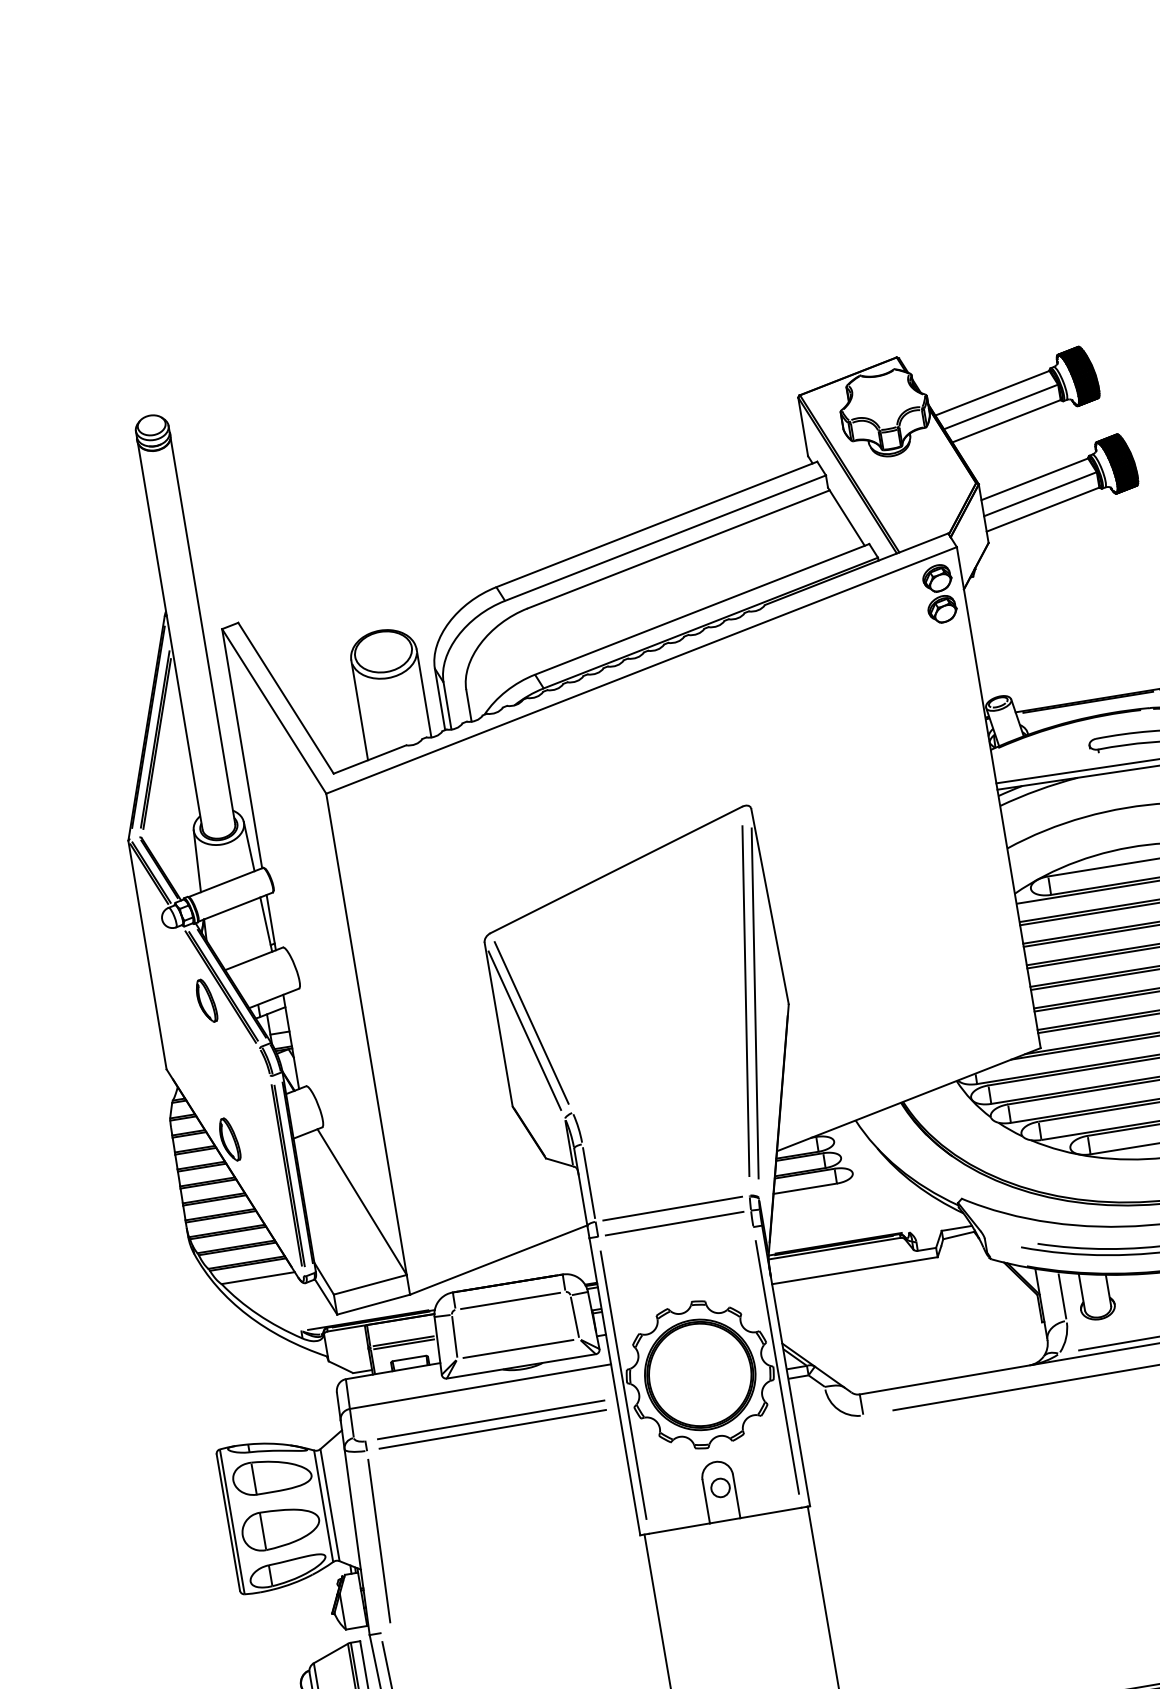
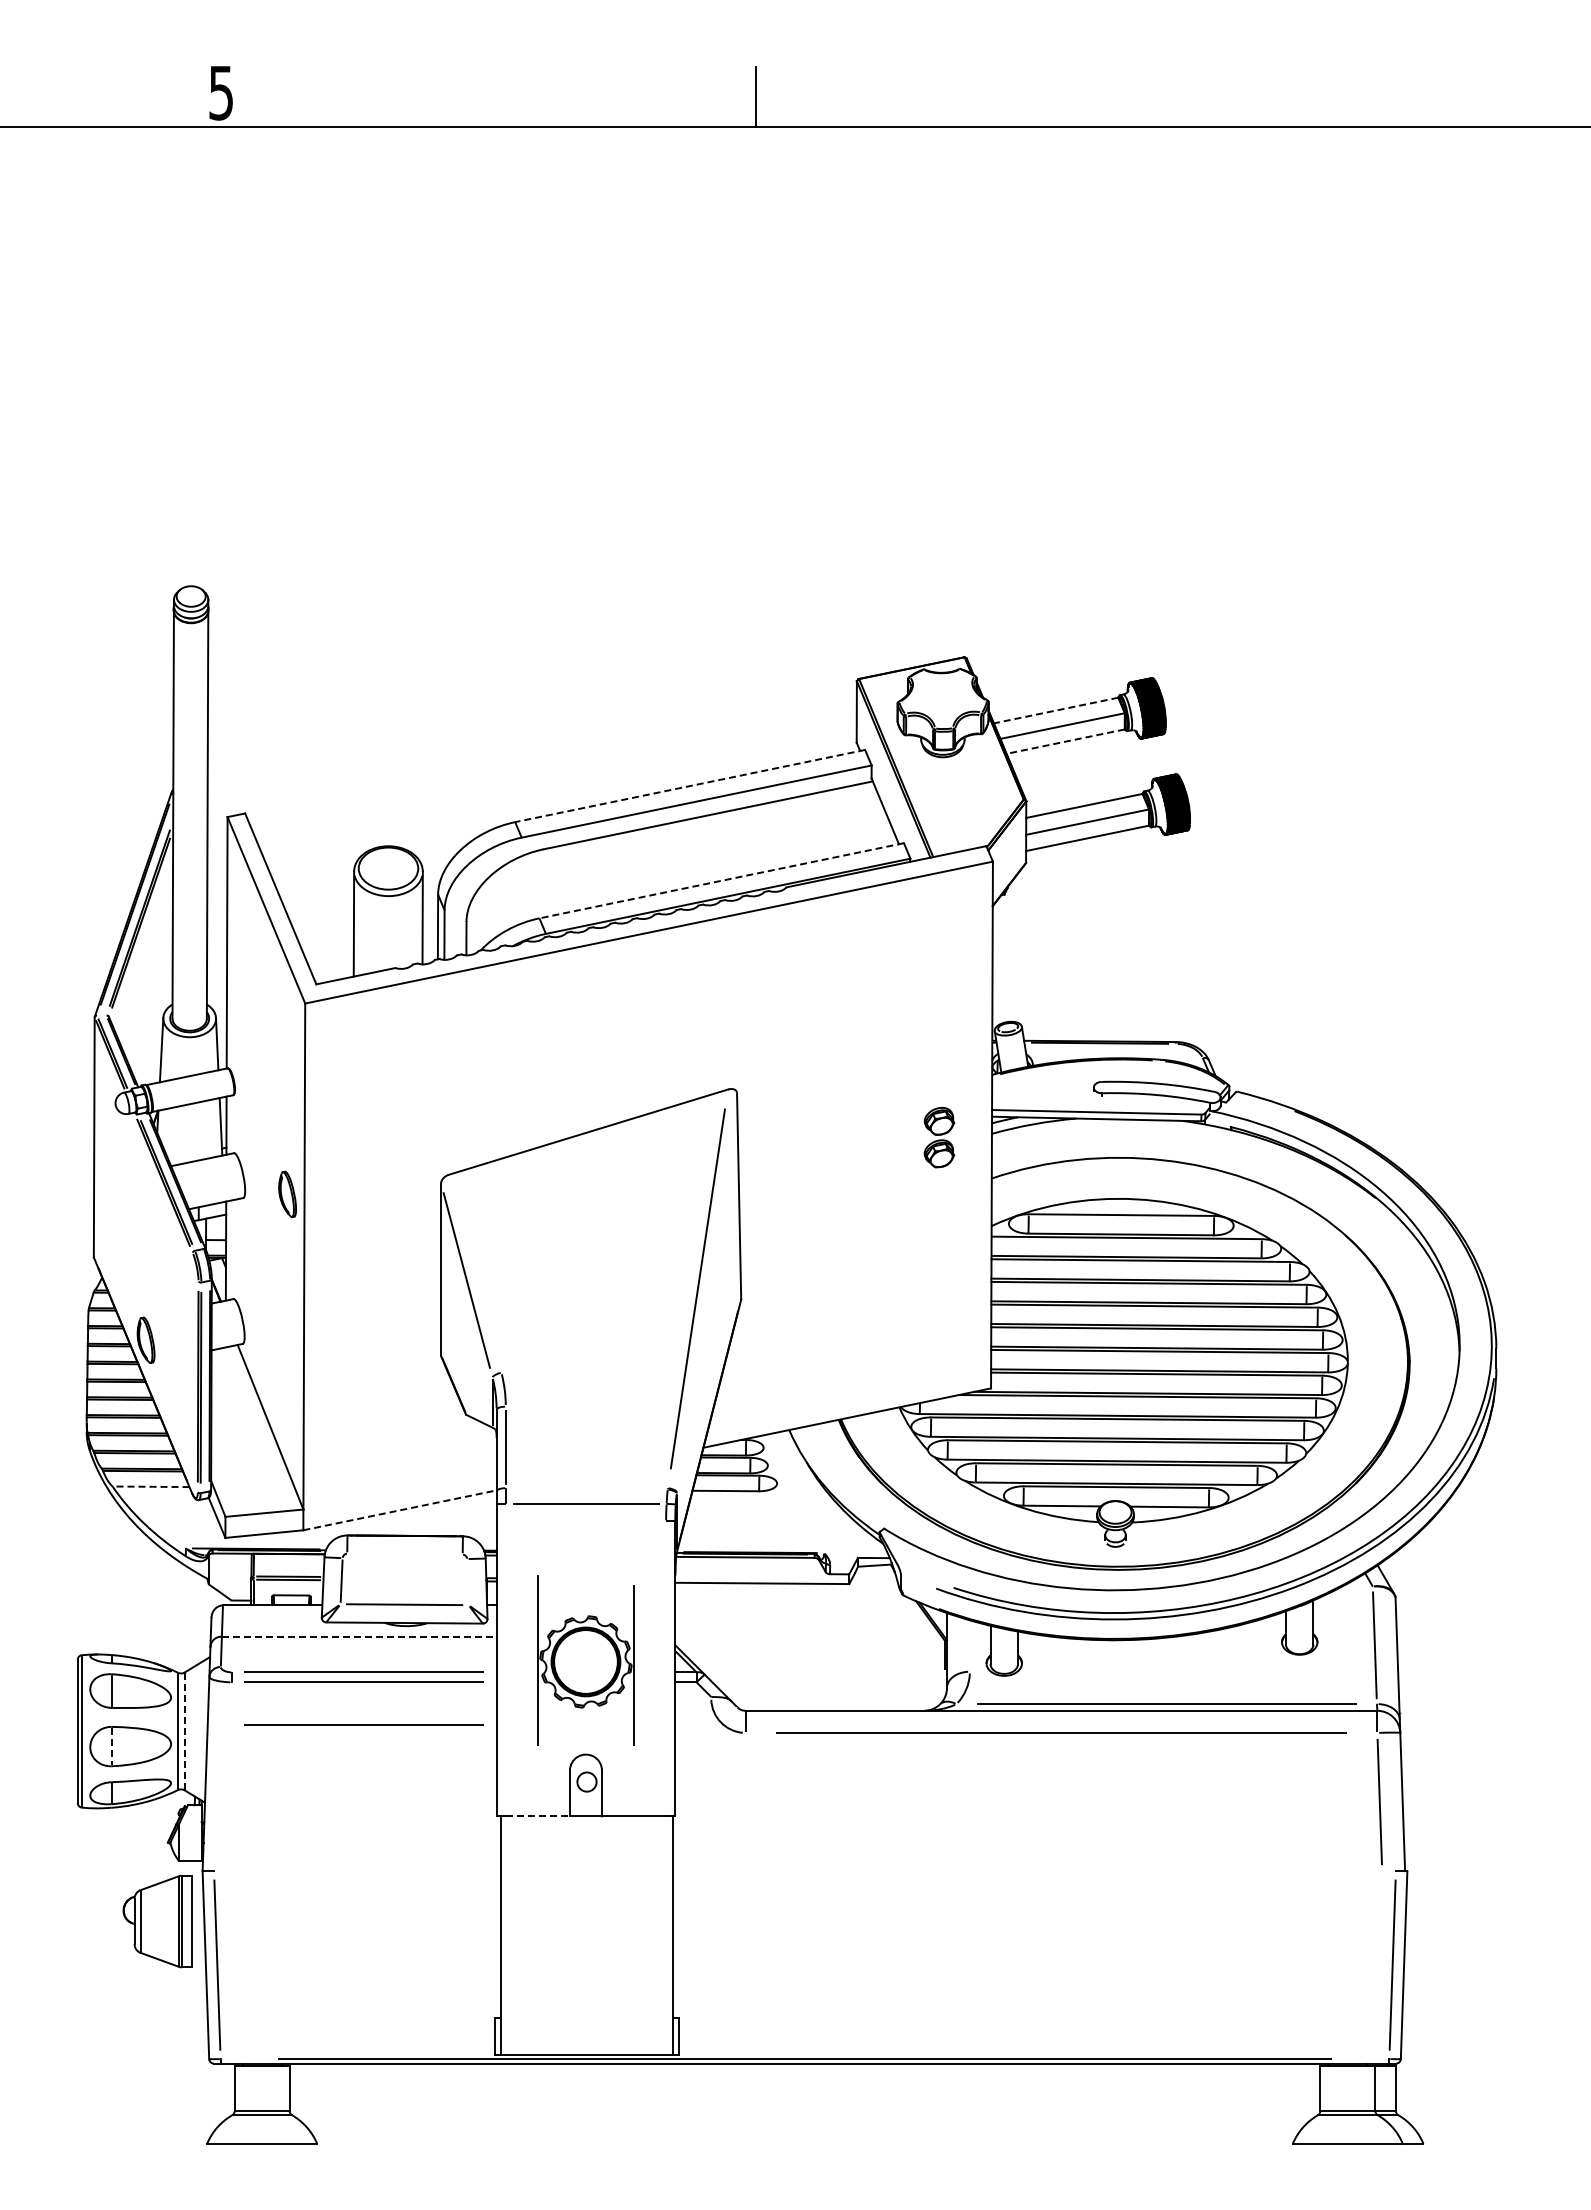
line: (992, 393) -> (1056, 710), solid -> dashed
line: (1006, 421) -> (1065, 741), solid -> dashed
line: (657, 524) -> (690, 786), solid -> dashed
part: (940, 593) -> (939, 1137), moved
line: (701, 609) -> (721, 880), solid -> dashed
part: (206, 1001) -> (287, 1194), moved
line: (754, 1003) -> (706, 1292), removed
line: (531, 1022) -> (474, 1273), removed
line: (672, 1208) -> (586, 1488), removed
line: (499, 1260) -> (400, 1510), solid -> dashed
line: (257, 1277) -> (150, 1486), solid -> dashed
line: (1061, 1295) -> (969, 1645), removed
line: (509, 1300) -> (404, 1553), removed
line: (574, 1316) -> (467, 1581), removed
part: (699, 1372) -> (585, 1660), size x0.6
line: (480, 1386) -> (359, 1636), solid -> dashed
line: (498, 1469) -> (363, 1724), added
line: (329, 1505) -> (184, 1731), solid -> dashed
line: (680, 1528) -> (538, 1816), solid -> dashed
line: (262, 1531) -> (111, 1746), solid -> dashed
line: (378, 1540) -> (228, 1776), removed

